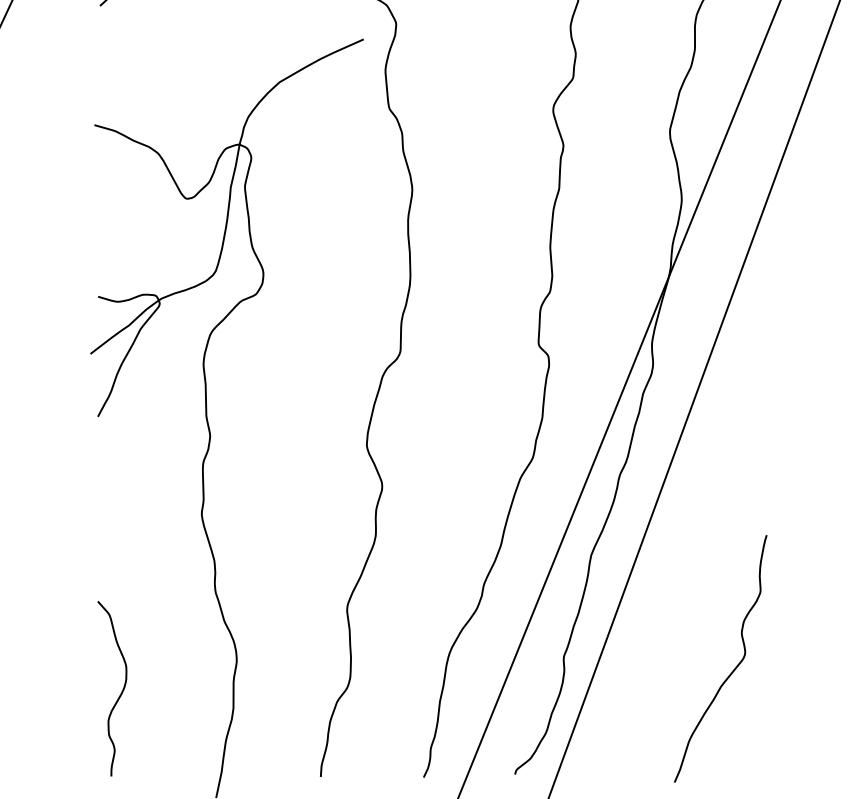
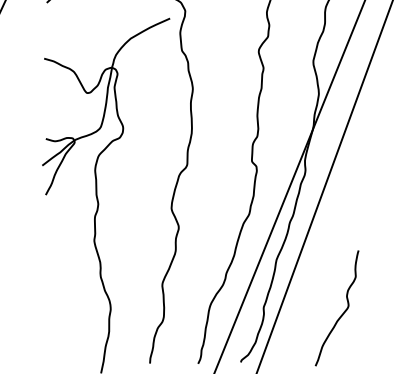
curve: (118, 693) -> (55, 324), removed

